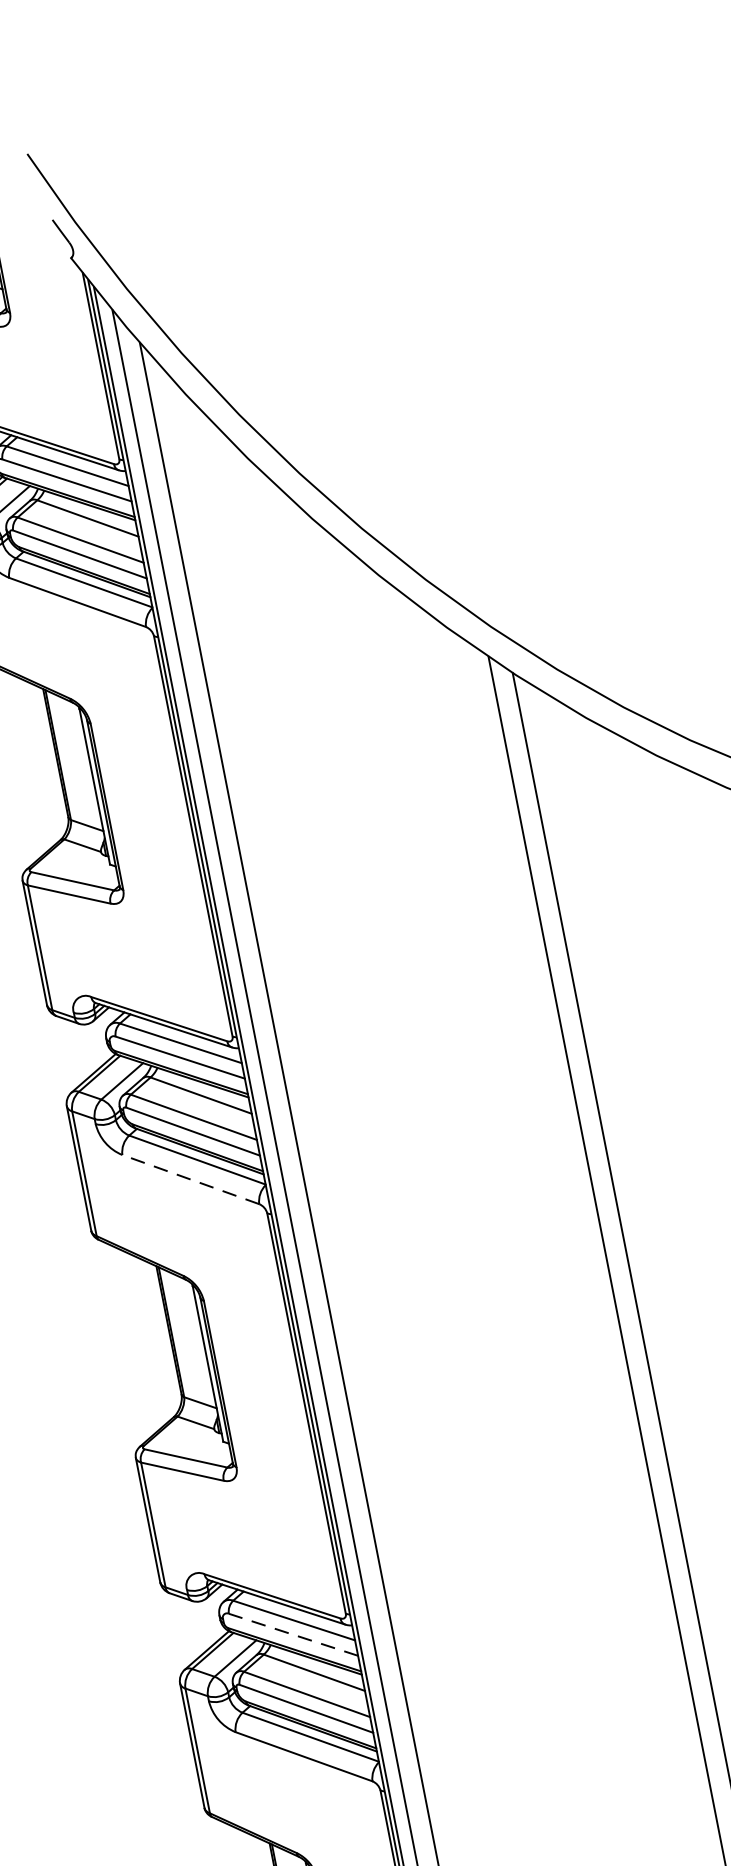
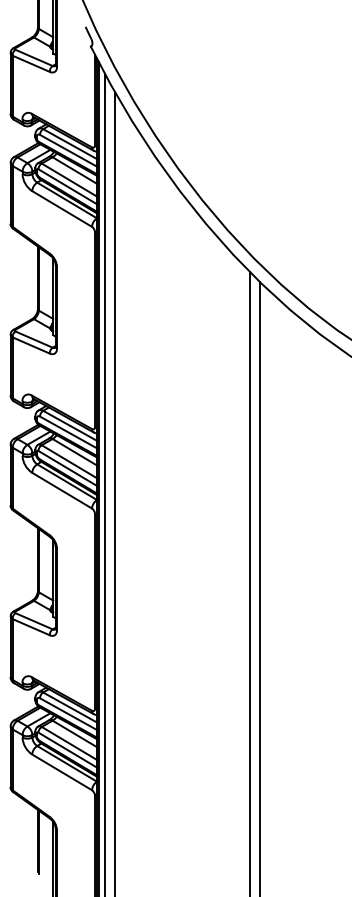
line: (191, 1179) -> (62, 490), dashed -> solid
line: (293, 1635) -> (68, 714), dashed -> solid

